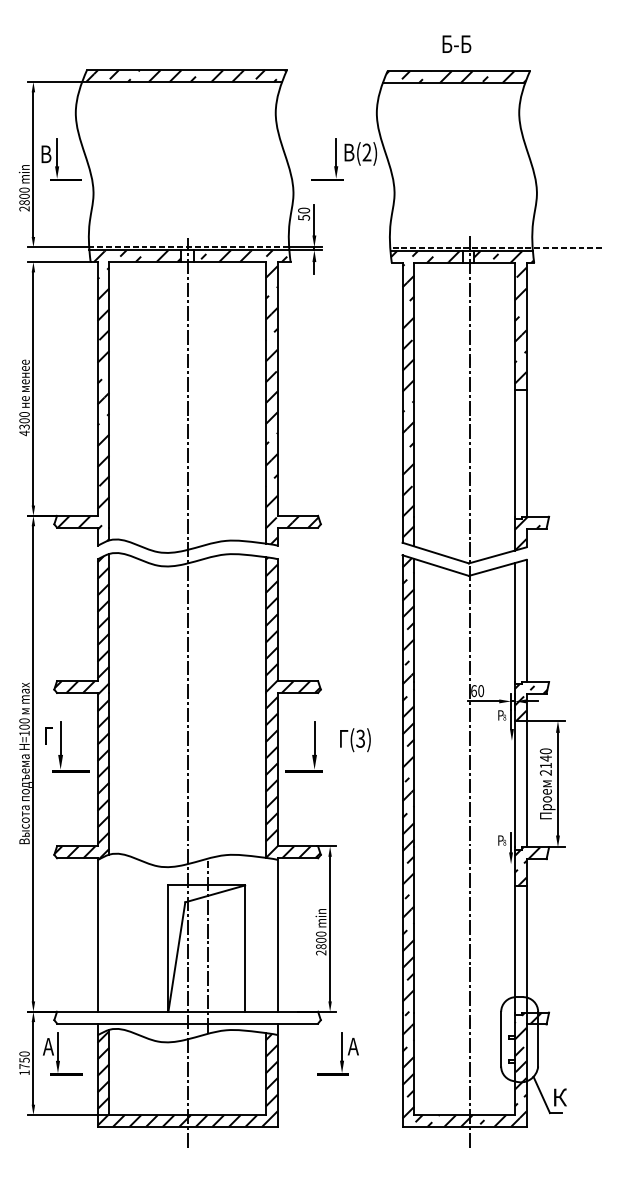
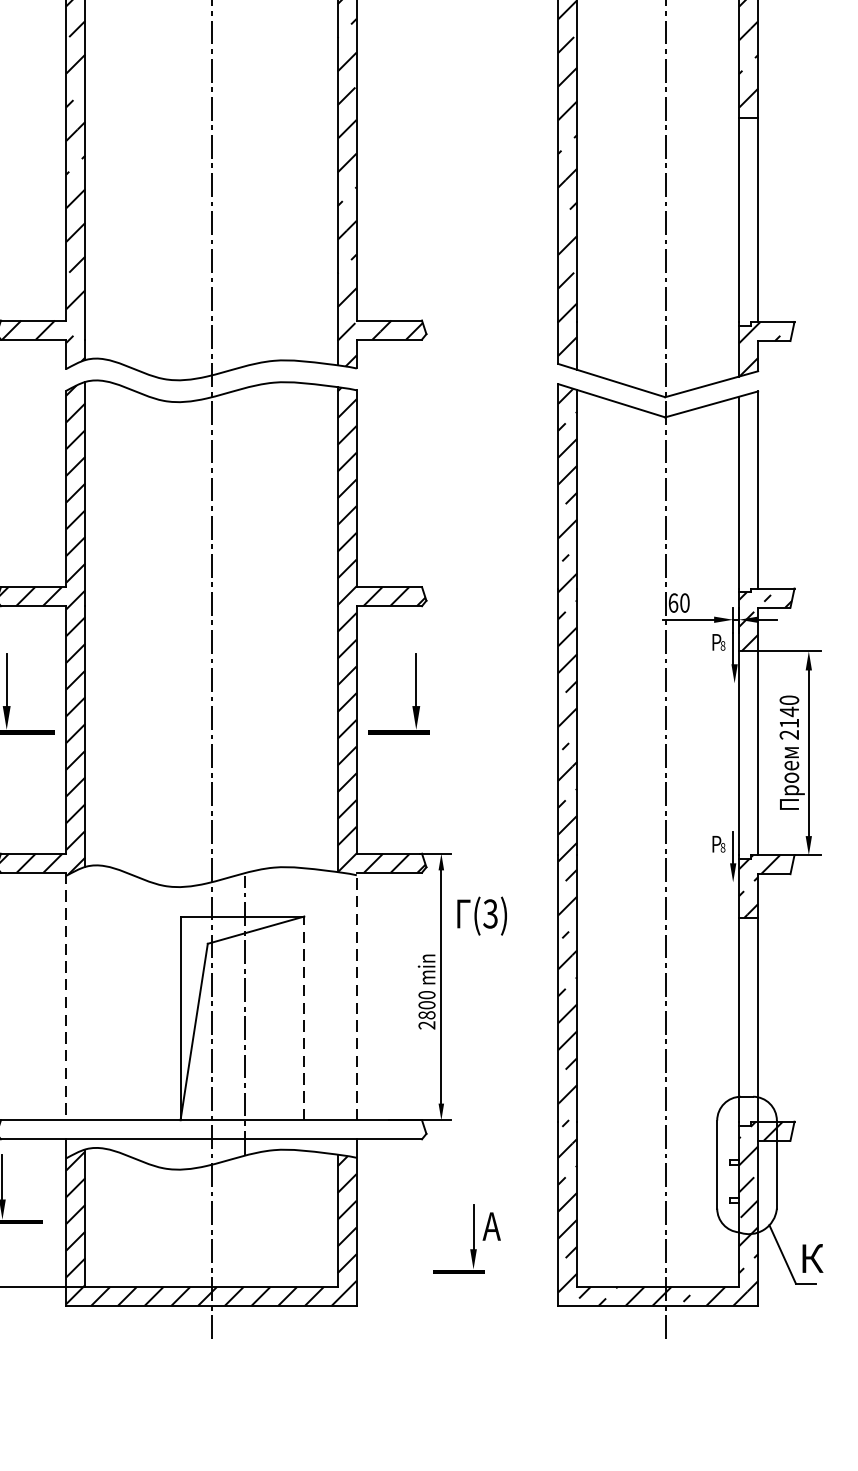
text: (355, 740) -> (482, 916), moved
line: (97, 935) -> (66, 997), solid -> dashed
line: (277, 935) -> (356, 997), solid -> dashed
line: (245, 948) -> (304, 1018), solid -> dashed
part: (337, 1053) -> (466, 1237), moved

